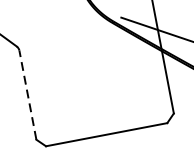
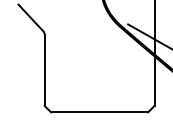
line: (27, 95) -> (44, 70), dashed -> solid

